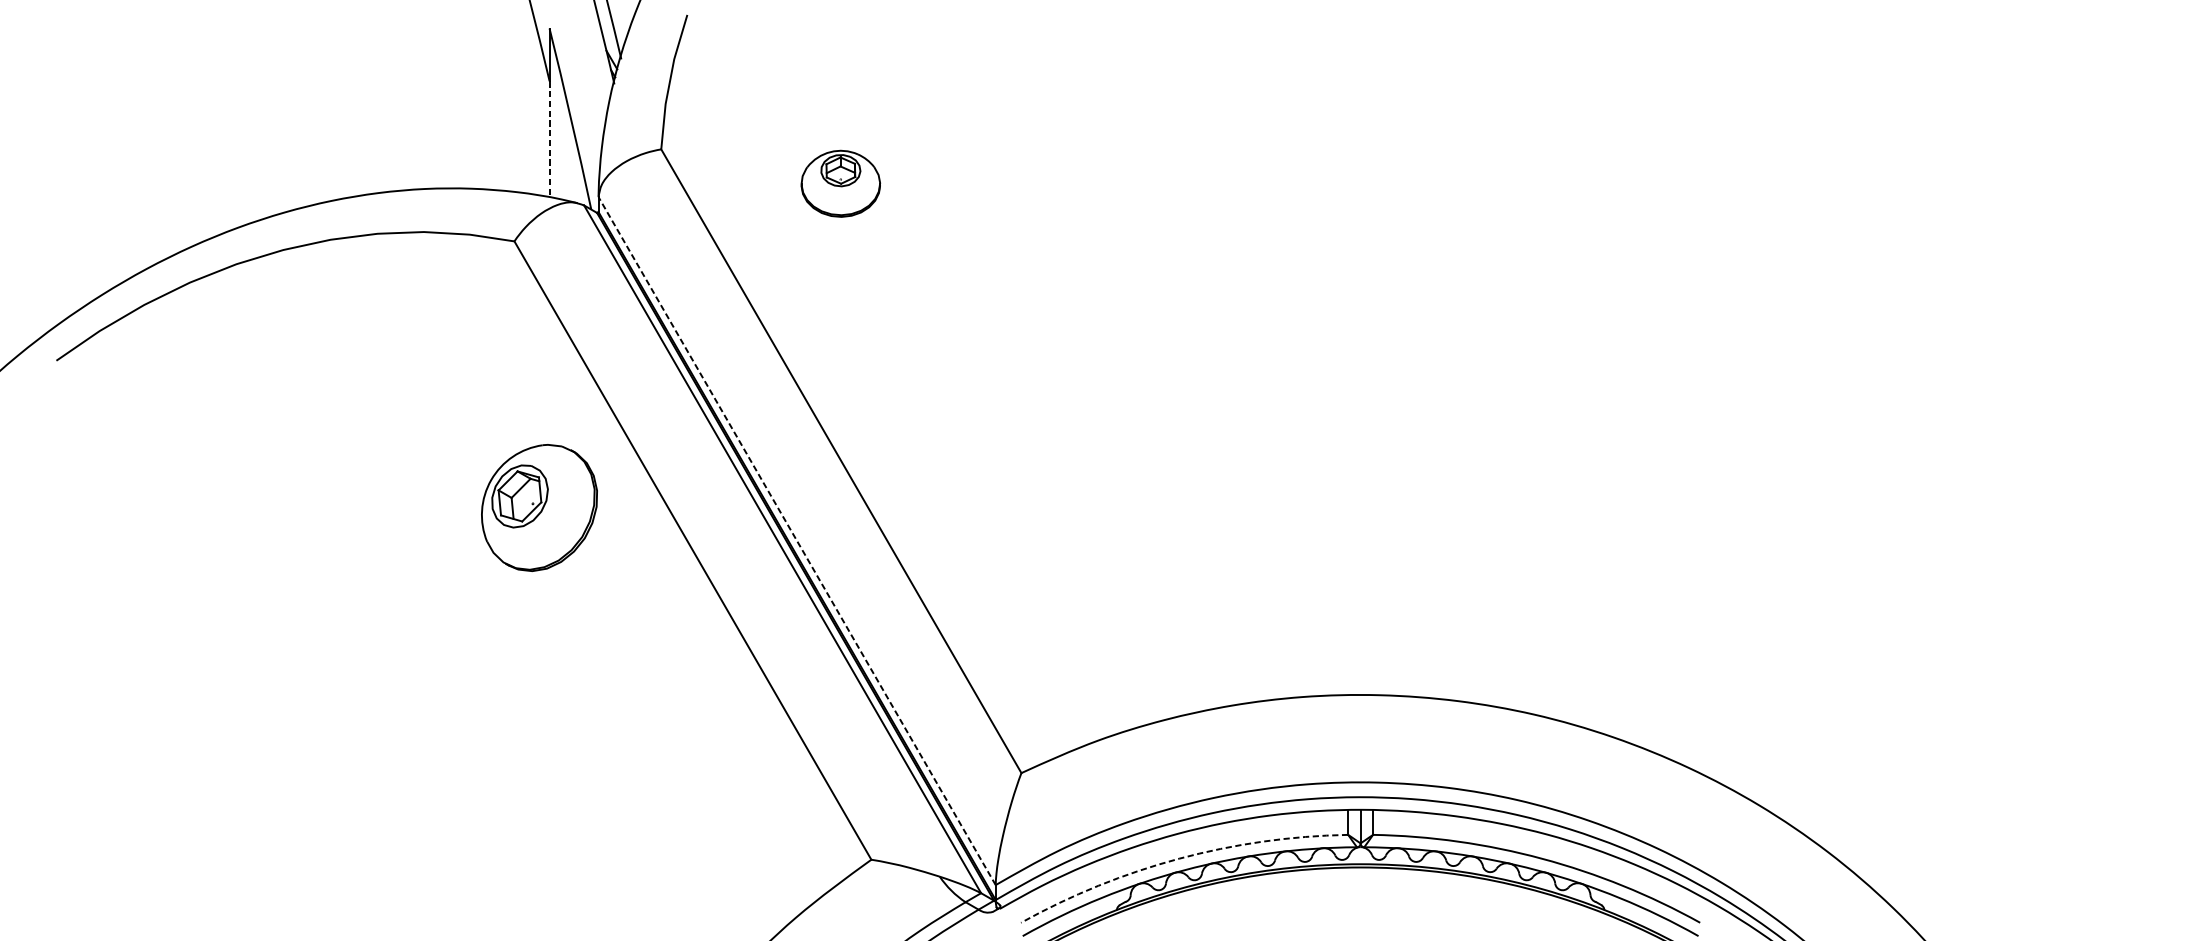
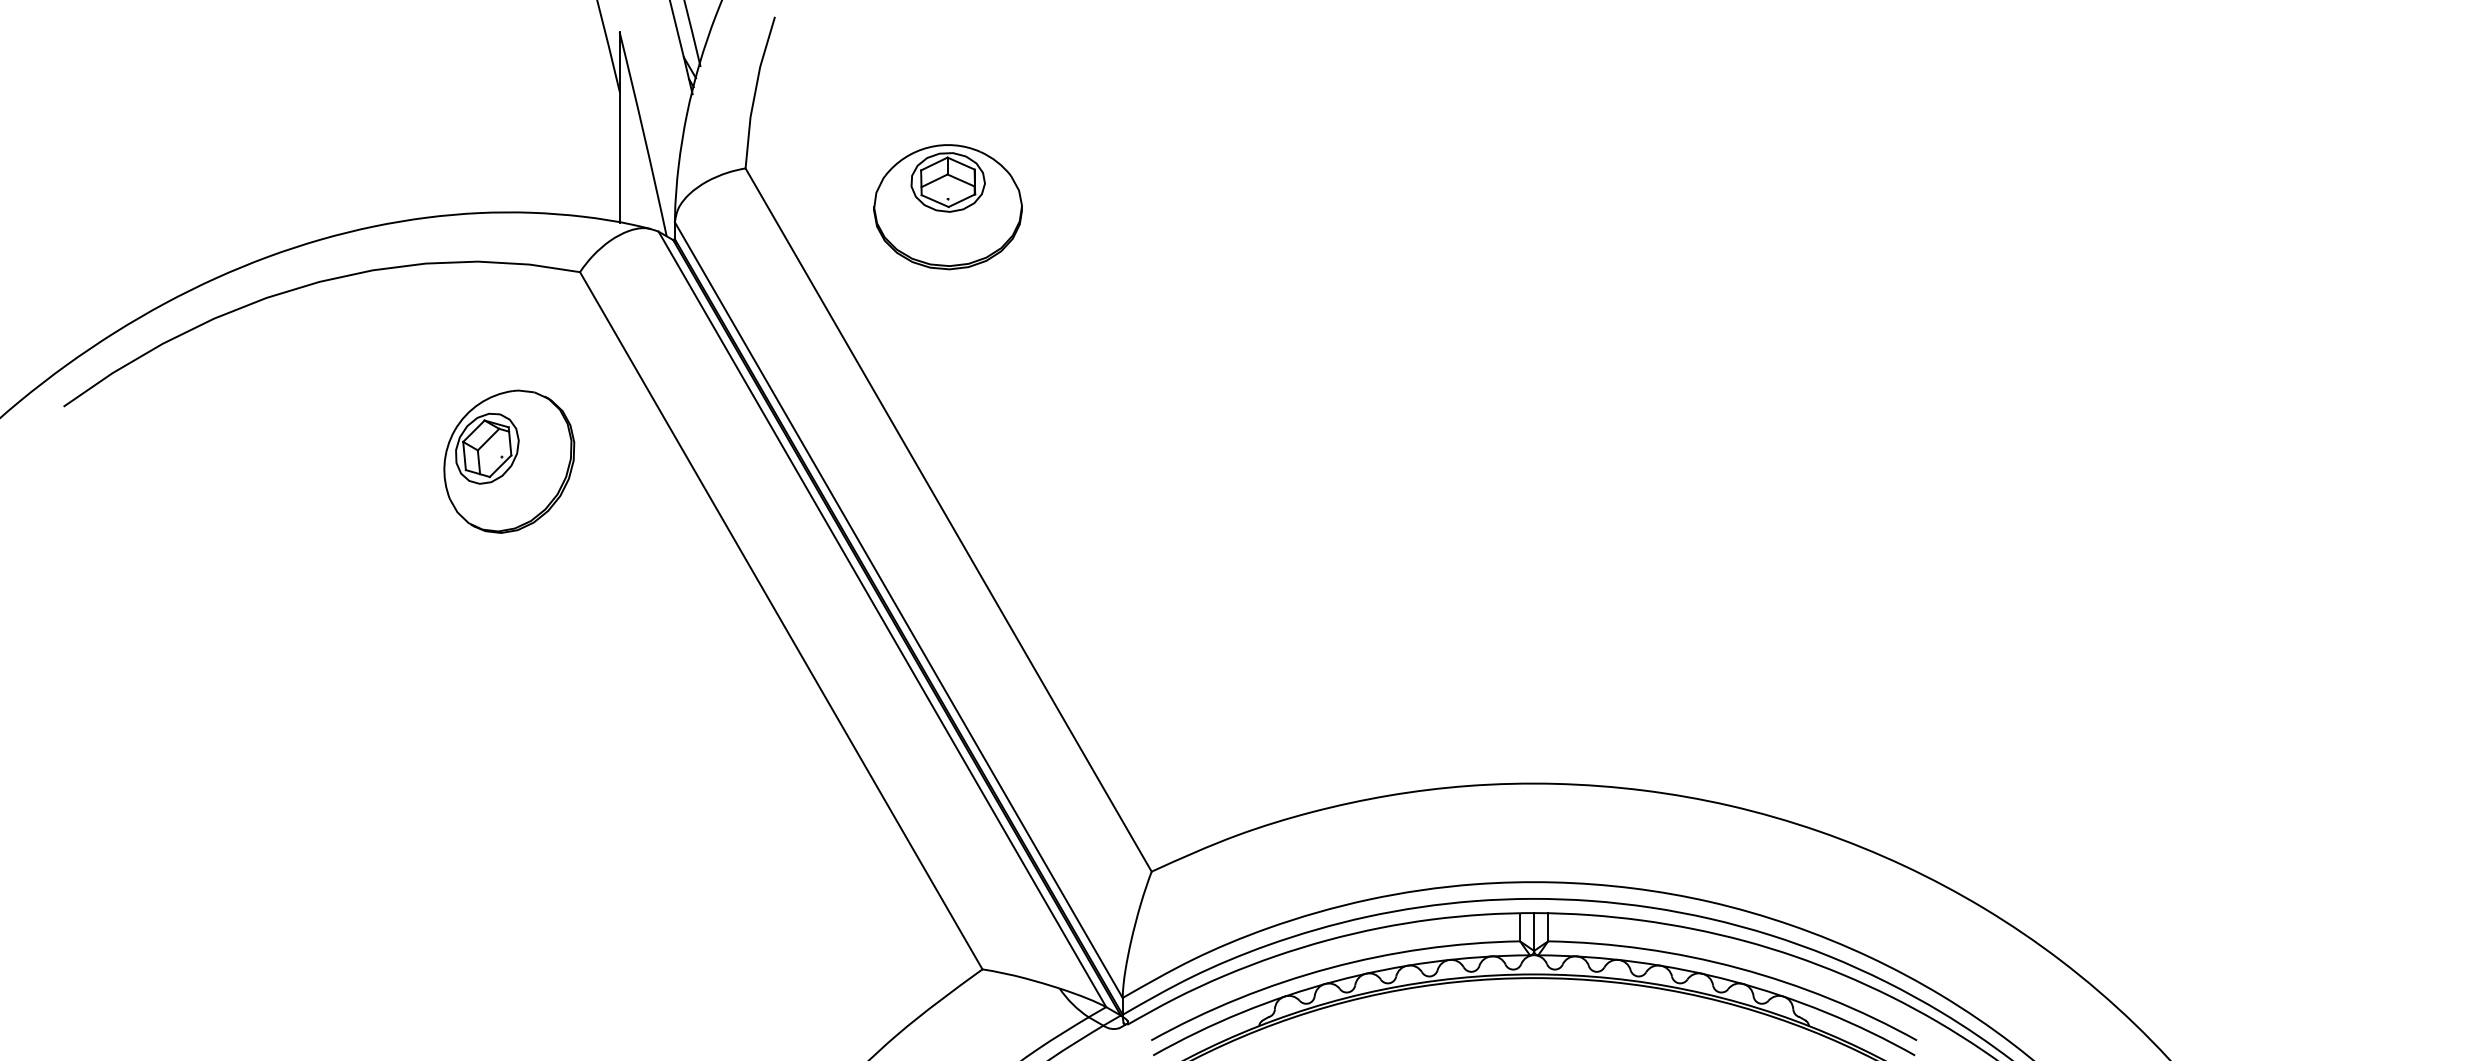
line: (549, 139) -> (619, 157), dashed -> solid
part: (840, 184) -> (947, 207), size x1.67
part: (539, 507) -> (509, 461), moved
line: (796, 541) -> (898, 610), dashed -> solid
arc: (1179, 858) -> (1329, 968), dashed -> solid

